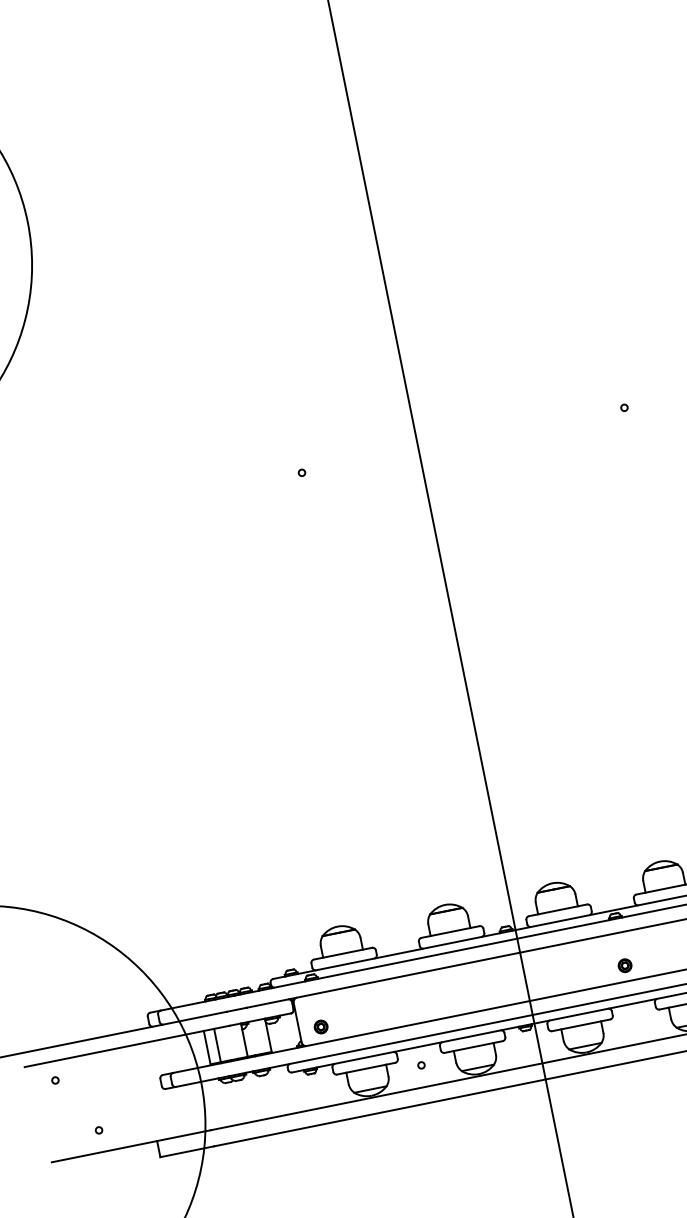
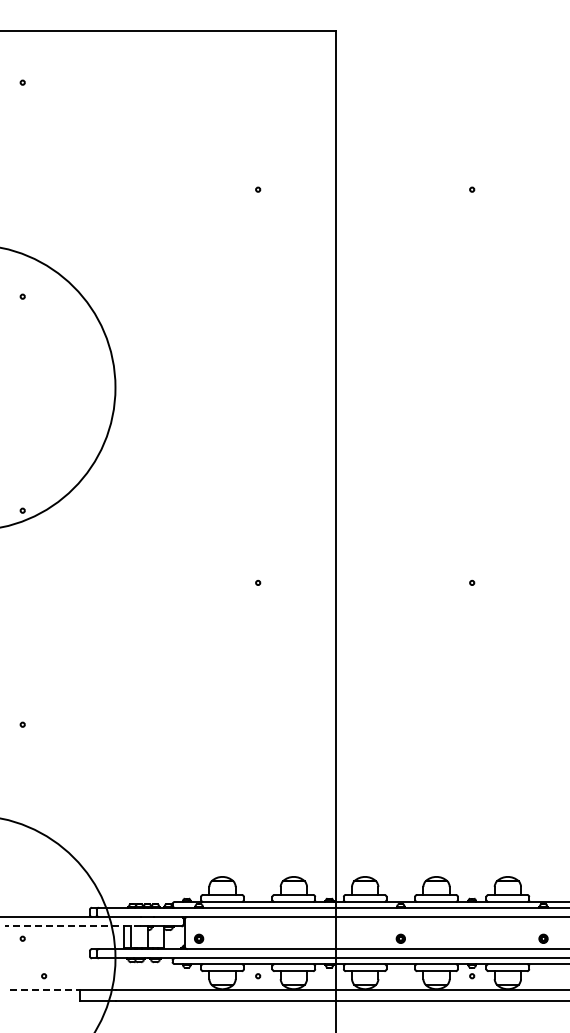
line: (126, 1046) -> (72, 926), solid -> dashed
line: (103, 1151) -> (44, 990), solid -> dashed

